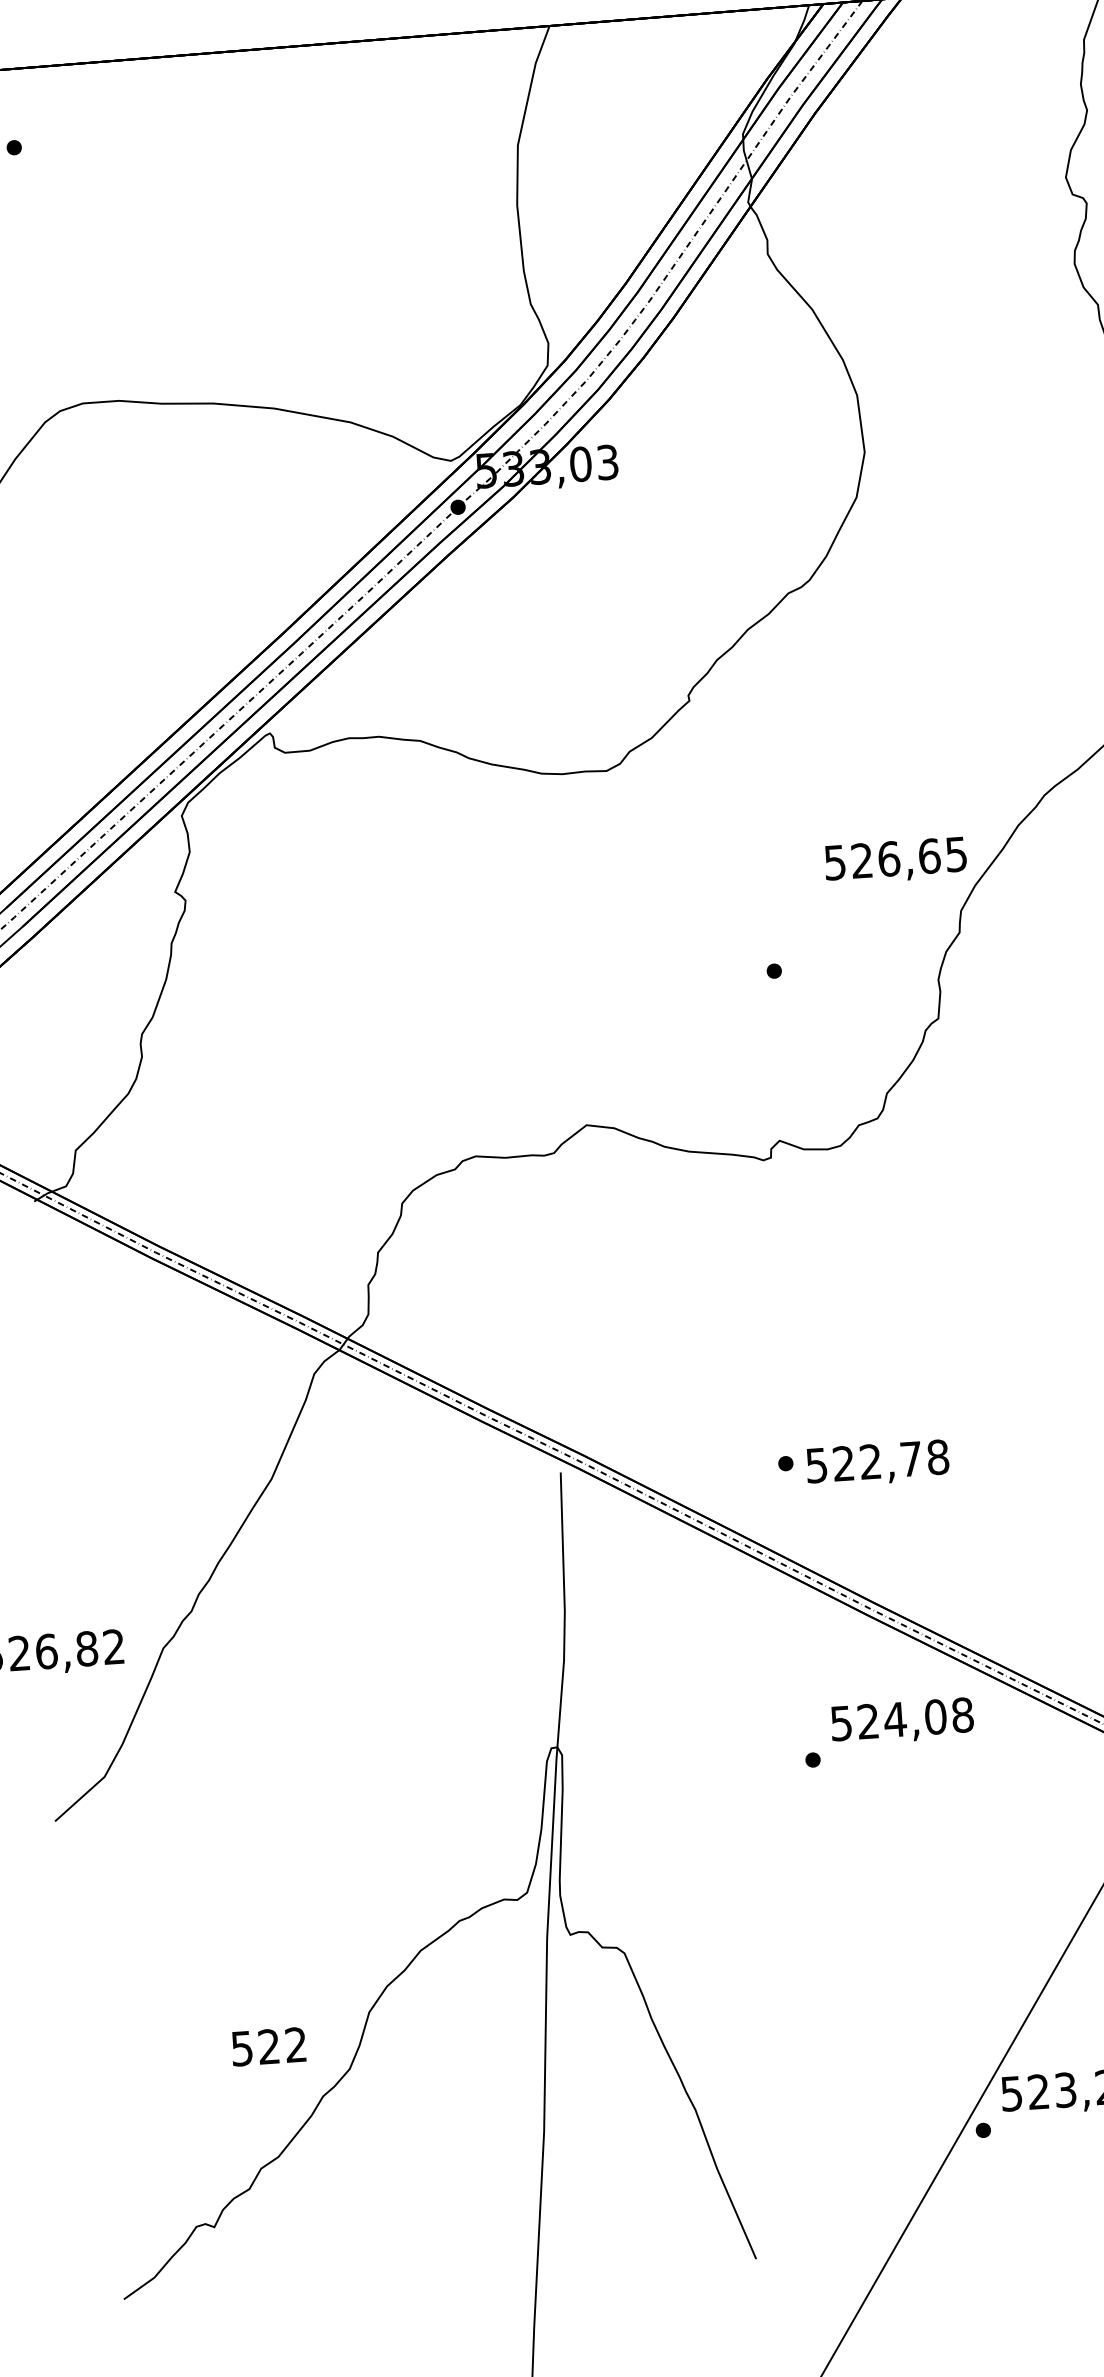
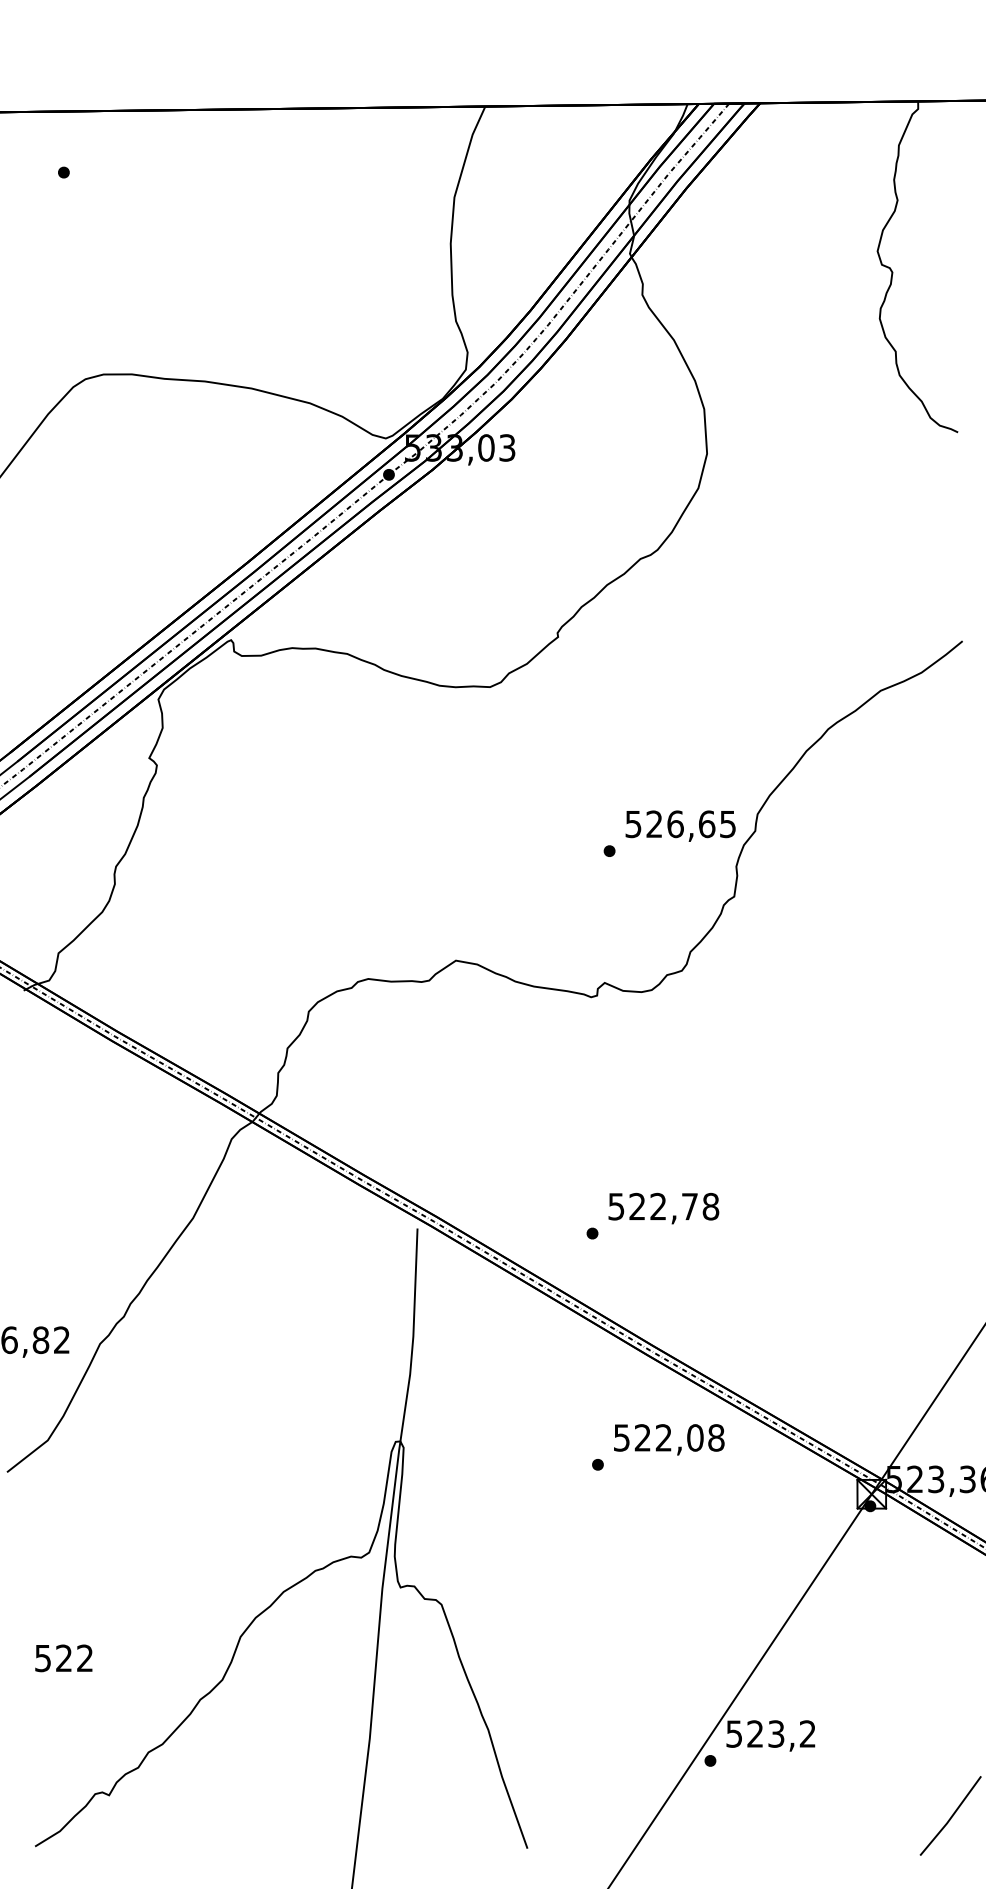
text: (895, 860) -> (680, 825), moved
text: (877, 1463) -> (663, 1208), moved
text: (894, 1719) -> (663, 1437), 524,08 -> 522,08
text: (268, 2047) -> (63, 1658), moved

